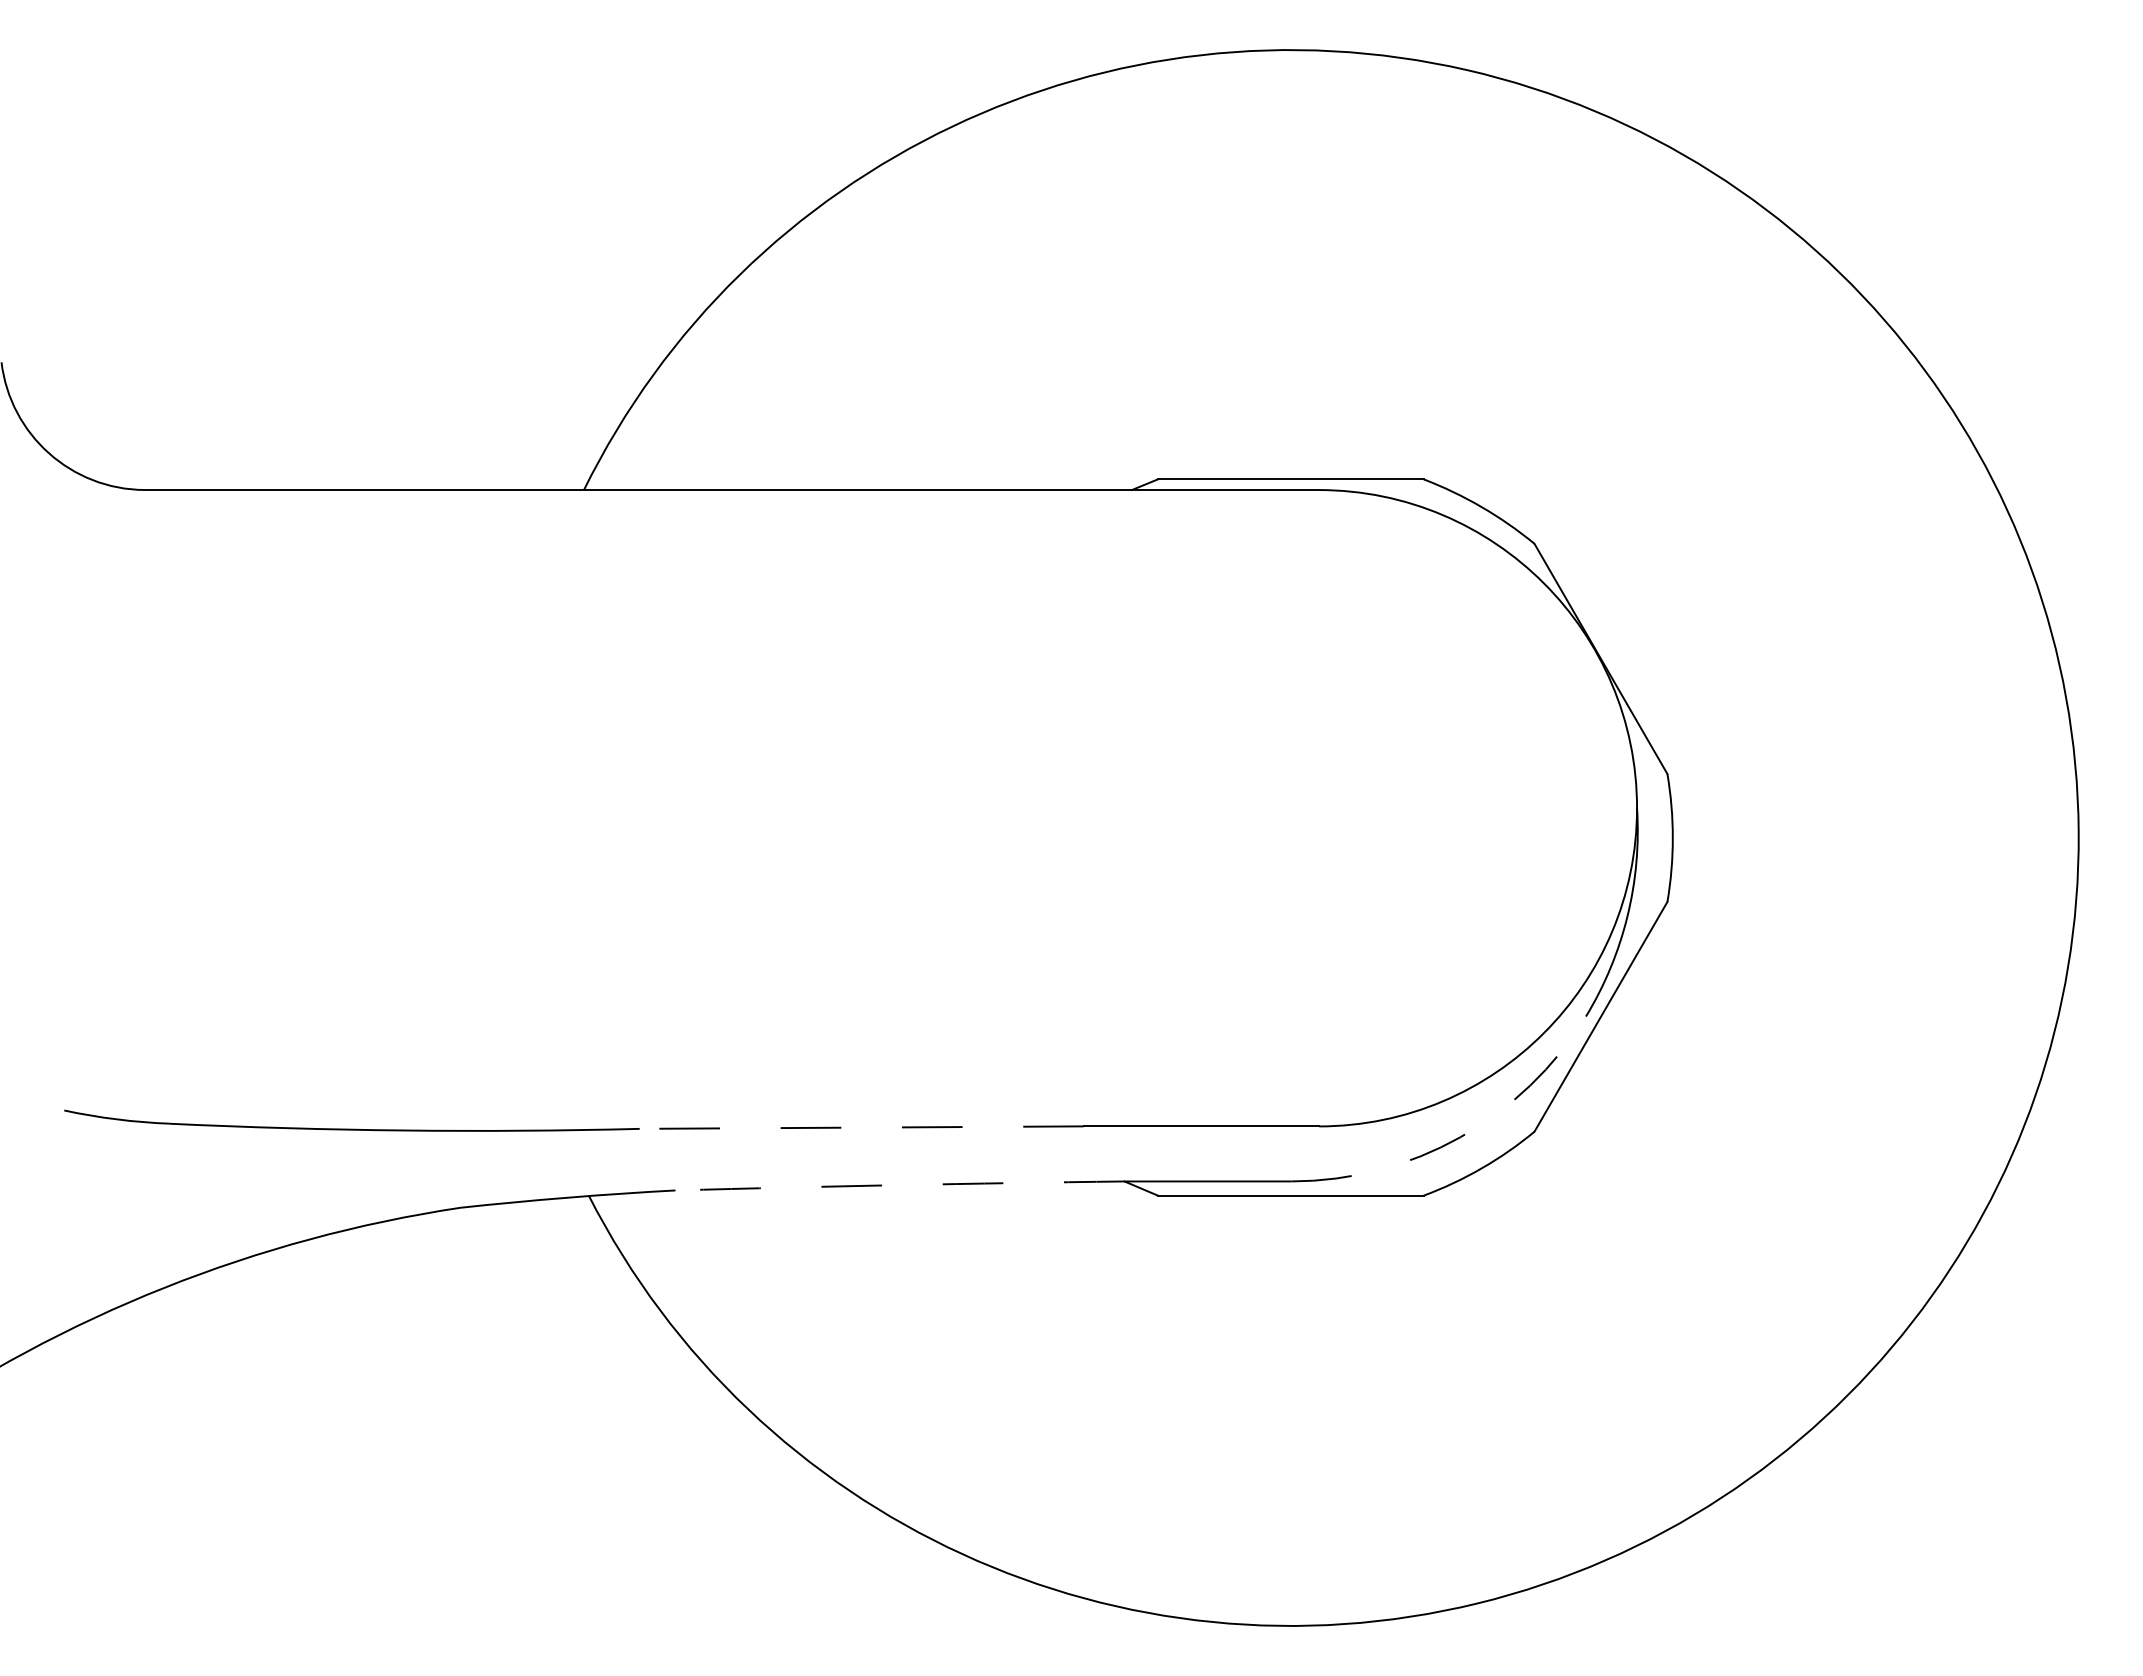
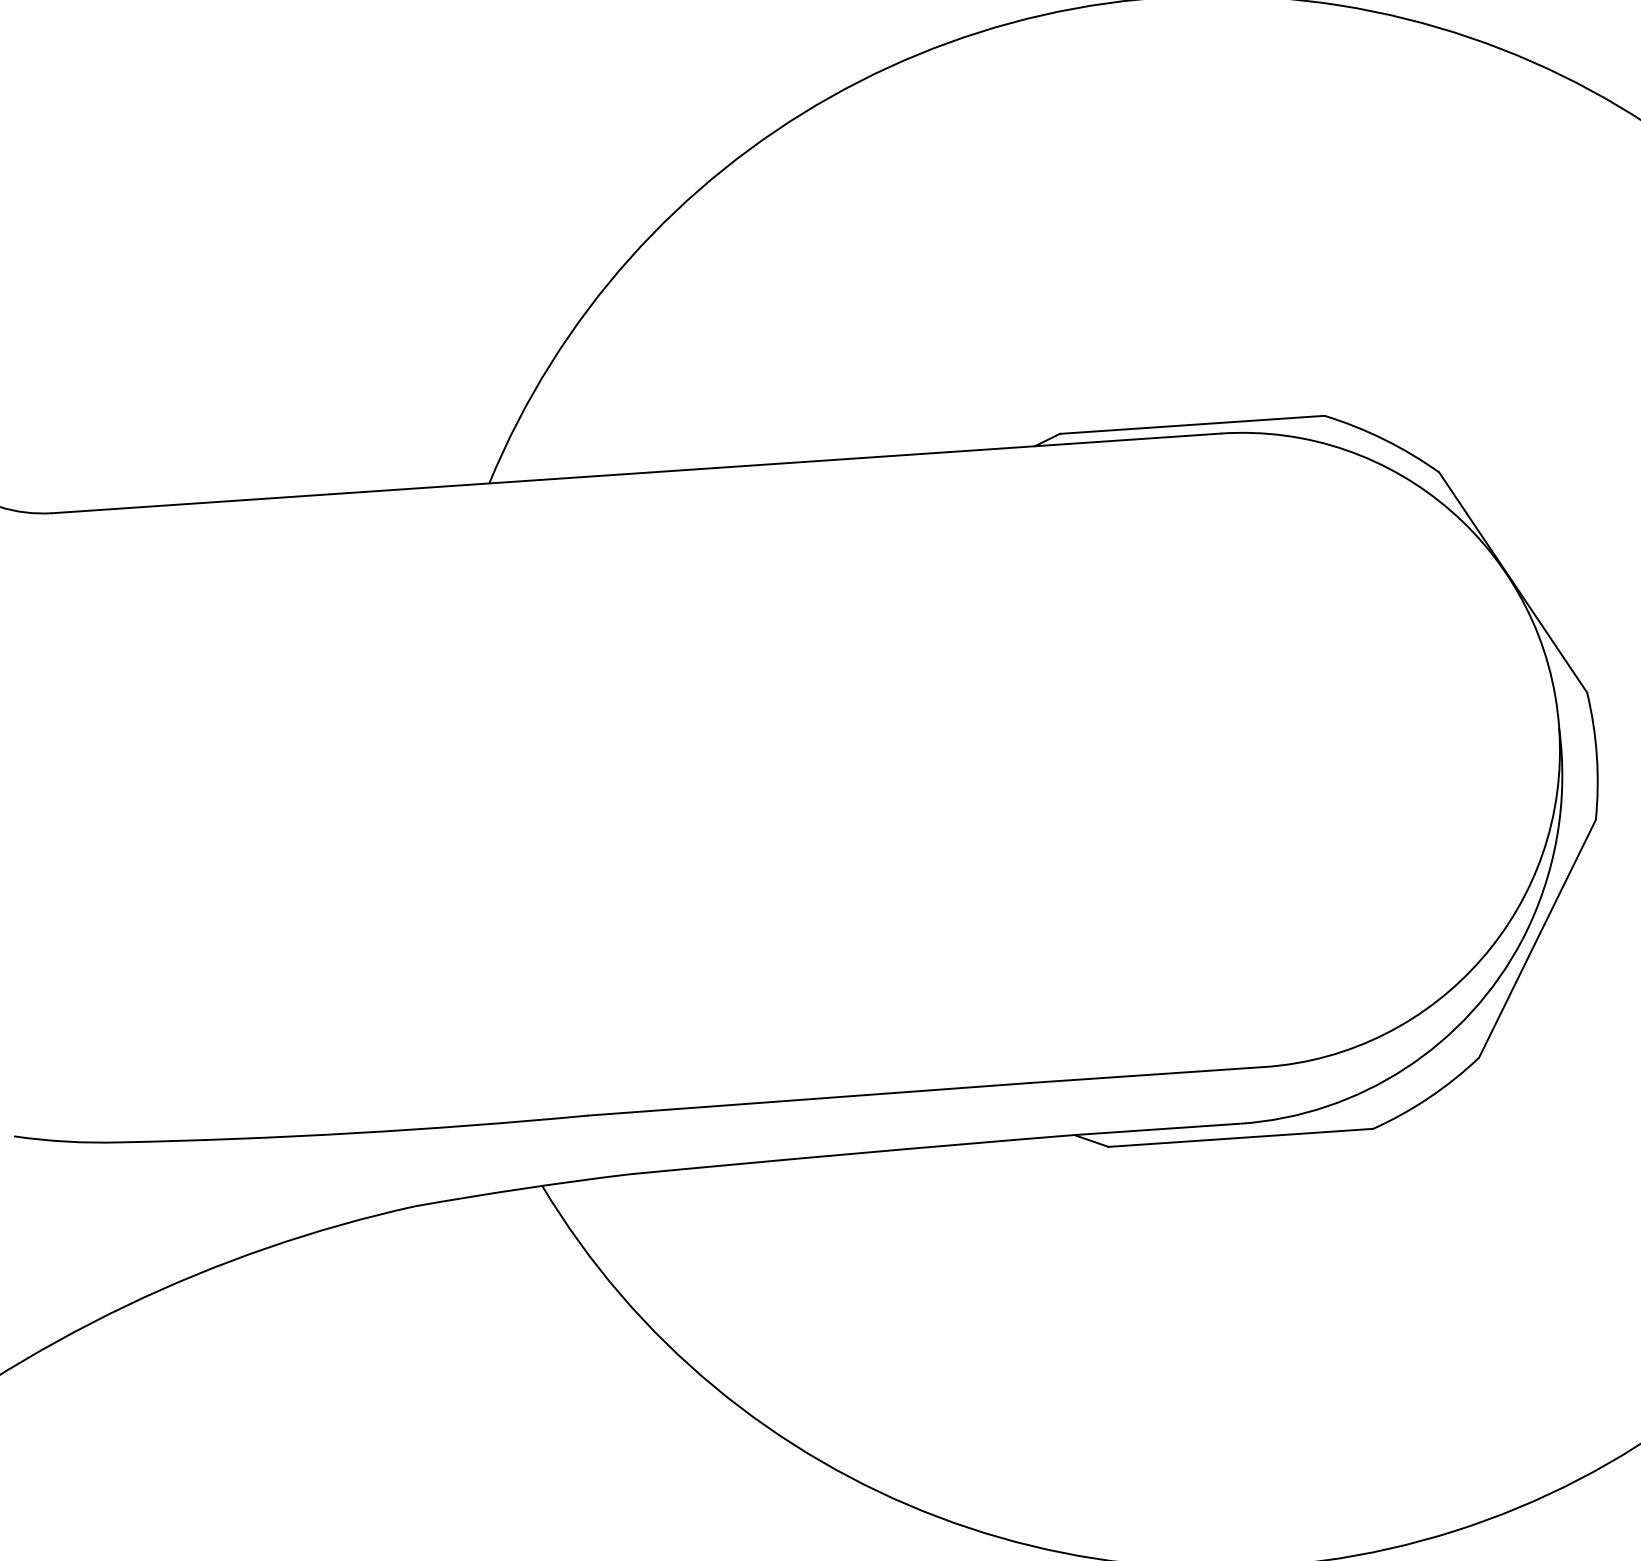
line: (861, 1127) -> (808, 1099), dashed -> solid
arc: (1460, 1137) -> (1405, 1068), dashed -> solid
arc: (900, 1185) -> (851, 1154), dashed -> solid

